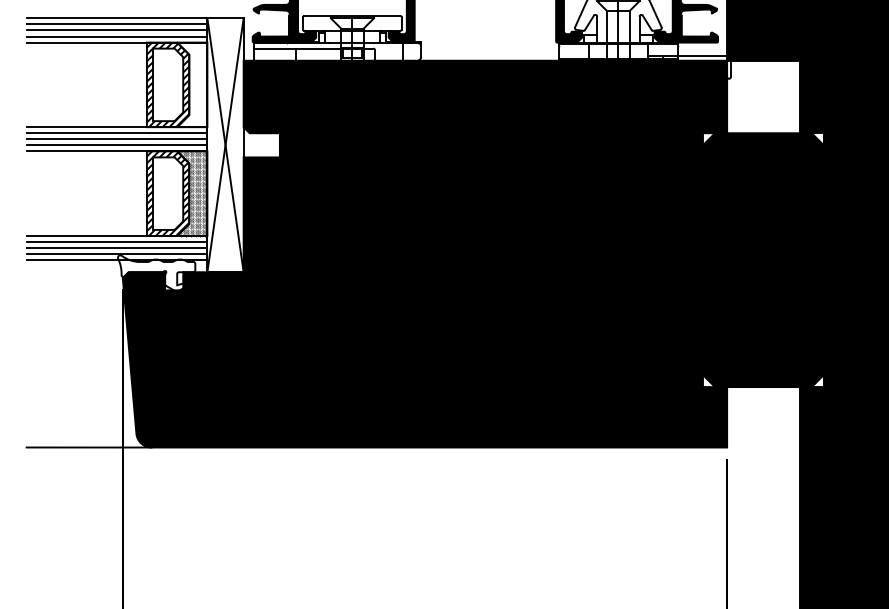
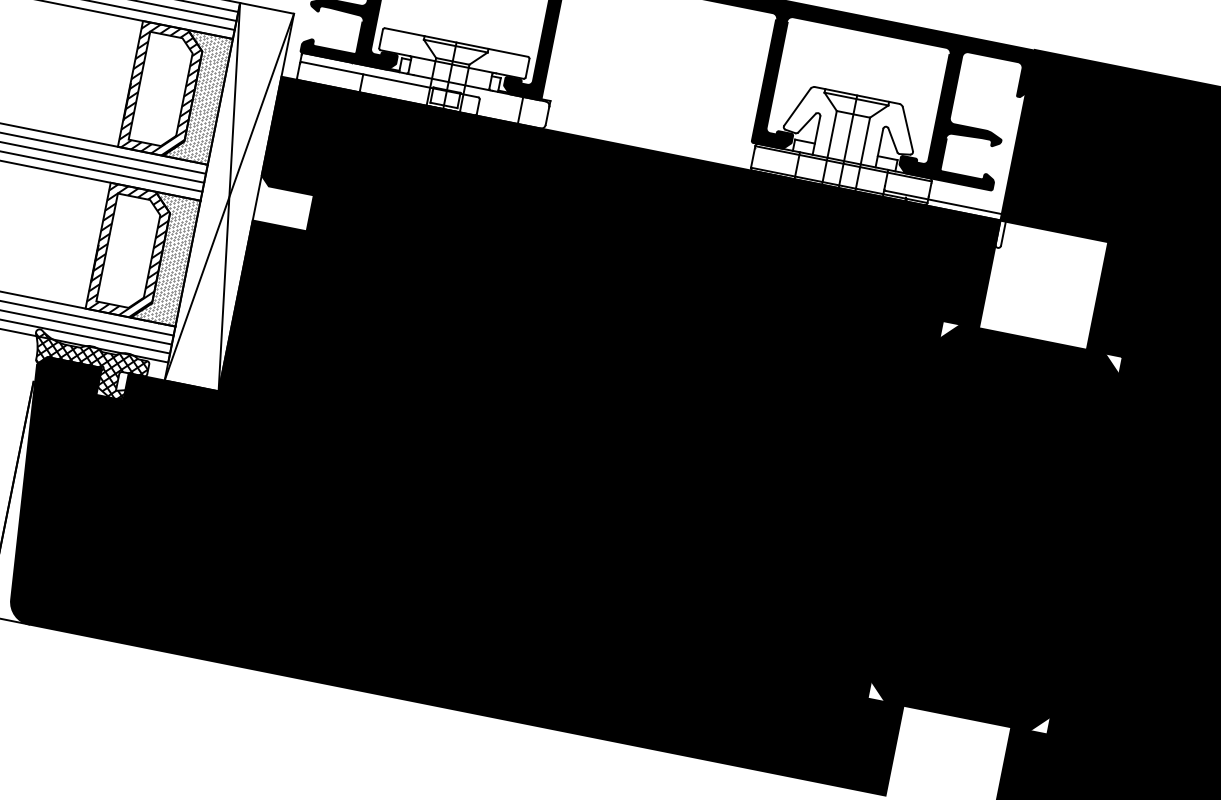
hatch: (191, 84) -> (196, 96), added
hatch: (156, 274) -> (88, 368), added

